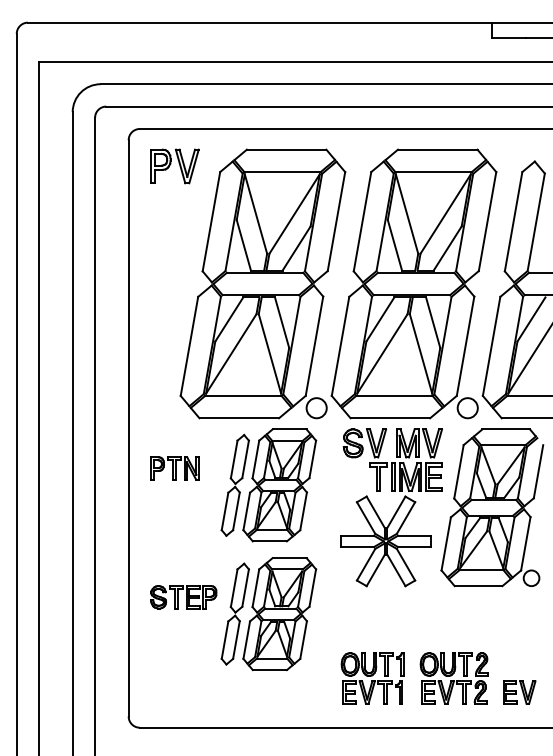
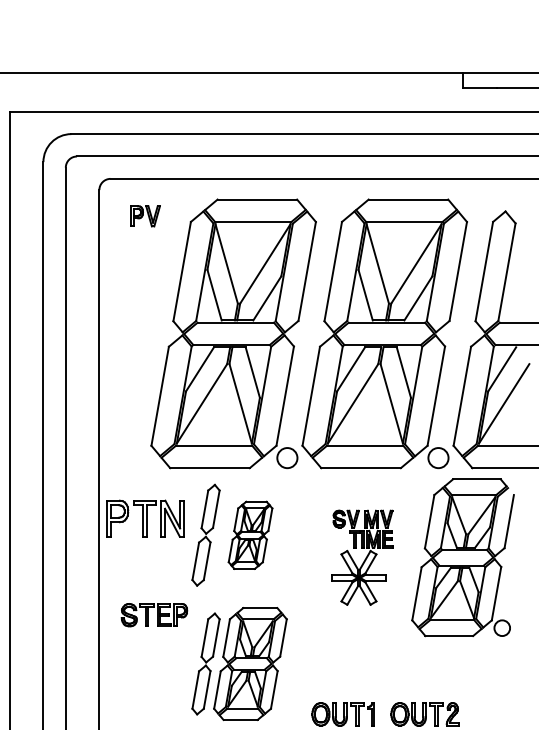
part: (174, 166) -> (145, 216), size x0.6
part: (174, 468) -> (145, 518), size x1.6
part: (279, 485) -> (250, 535), size x0.6
part: (391, 507) -> (362, 557), size x0.6
part: (183, 597) -> (154, 615), moved

